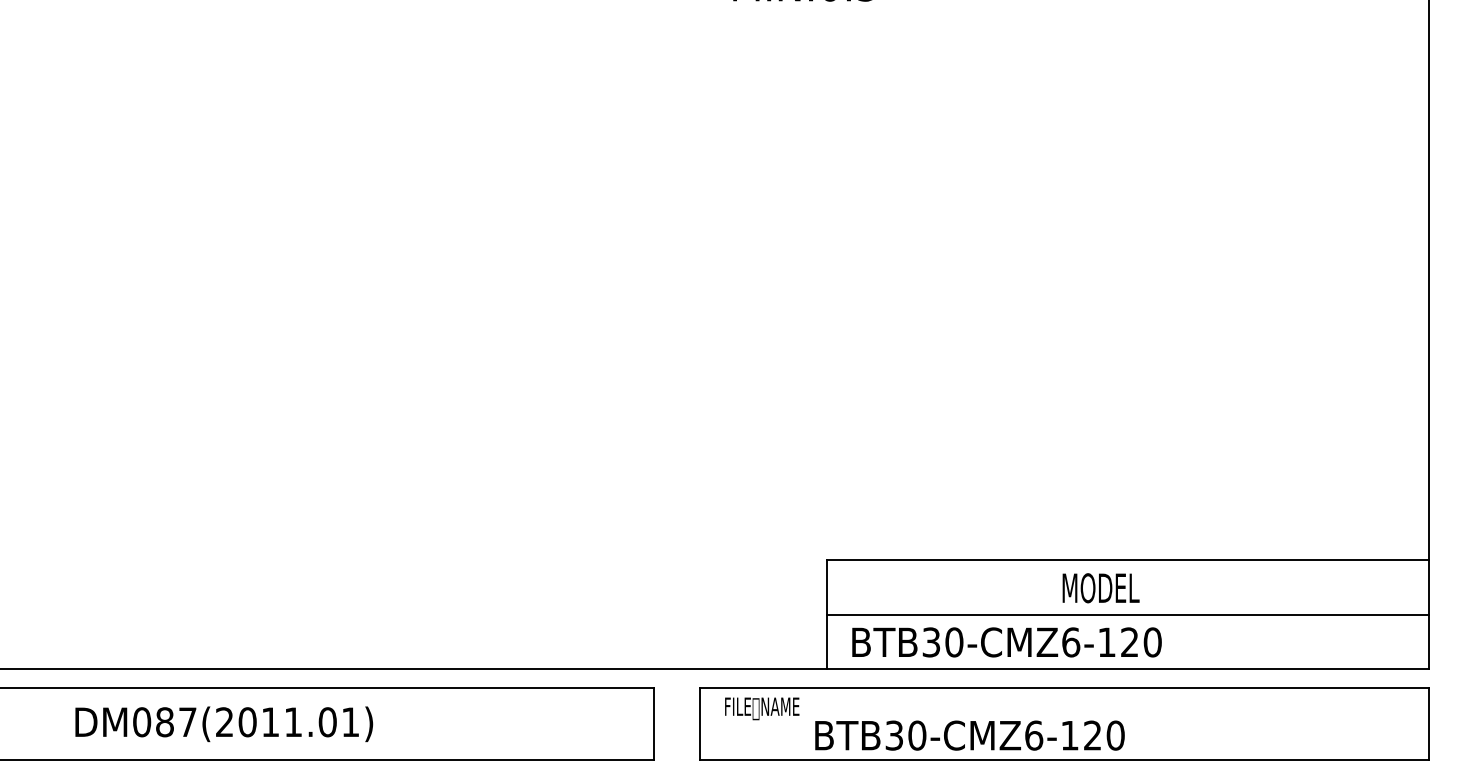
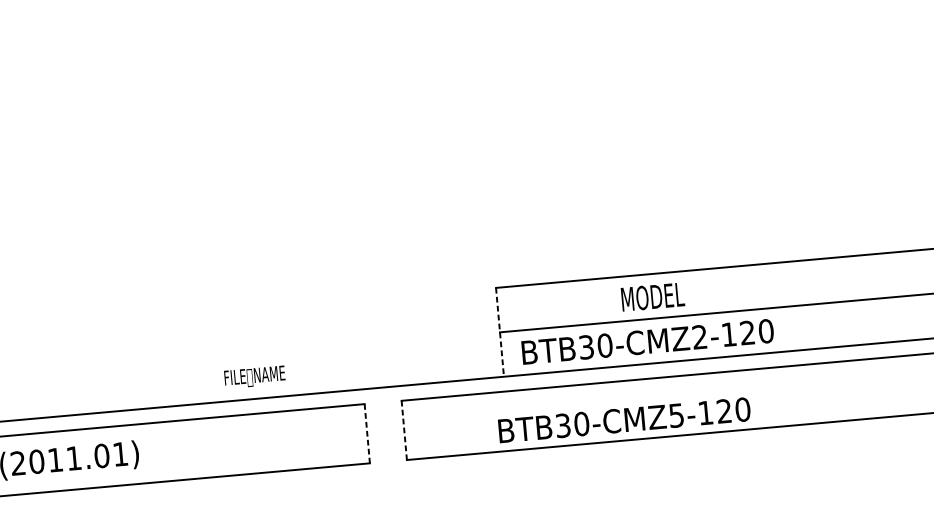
text: (1100, 588) -> (652, 297), moved
line: (827, 614) -> (500, 332), solid -> dashed
text: (1071, 642) -> (700, 337), BTB30-CMZ6-120 -> BTB30-CMZ2-120
text: (762, 708) -> (255, 376), moved
line: (654, 724) -> (367, 434), solid -> dashed
line: (699, 724) -> (404, 430), solid -> dashed
text: (1034, 735) -> (676, 415), BTB30-CMZ6-120 -> BTB30-CMZ5-120

